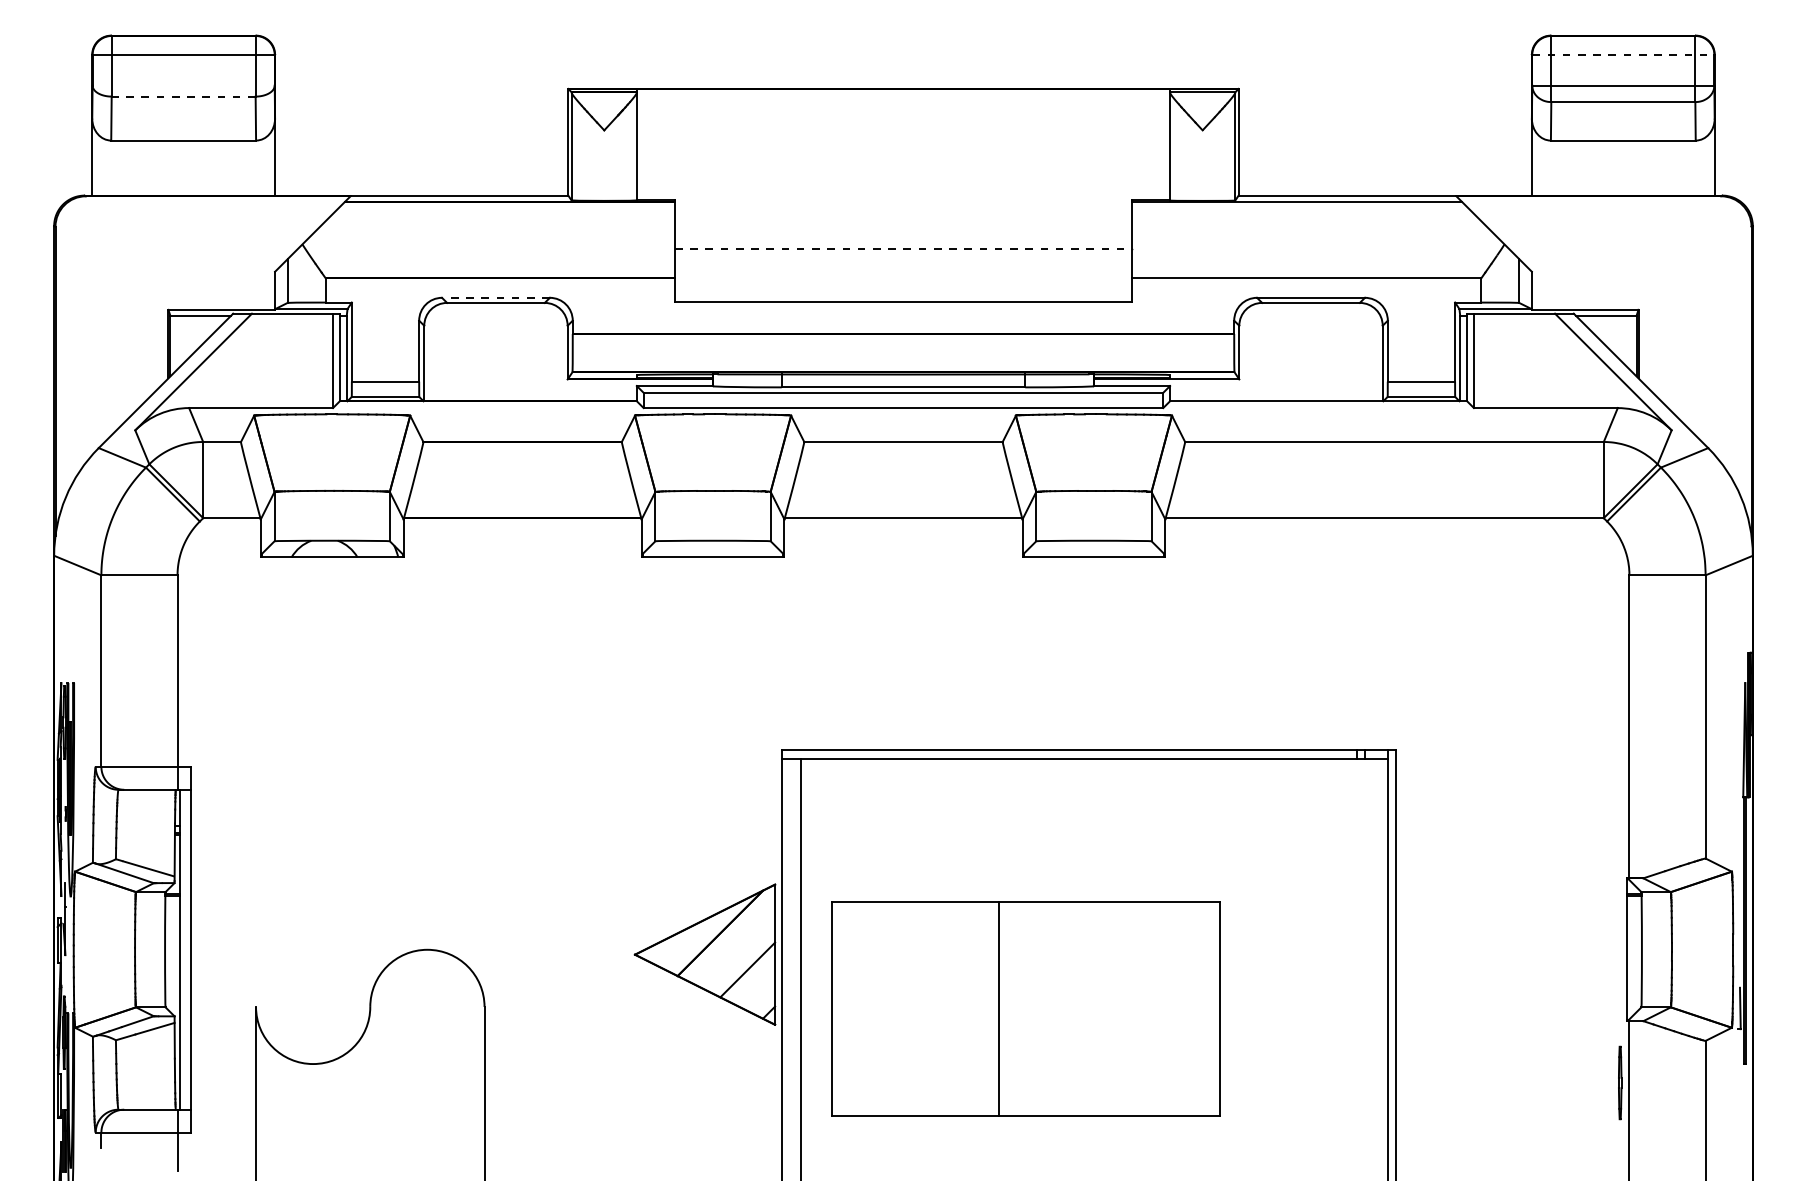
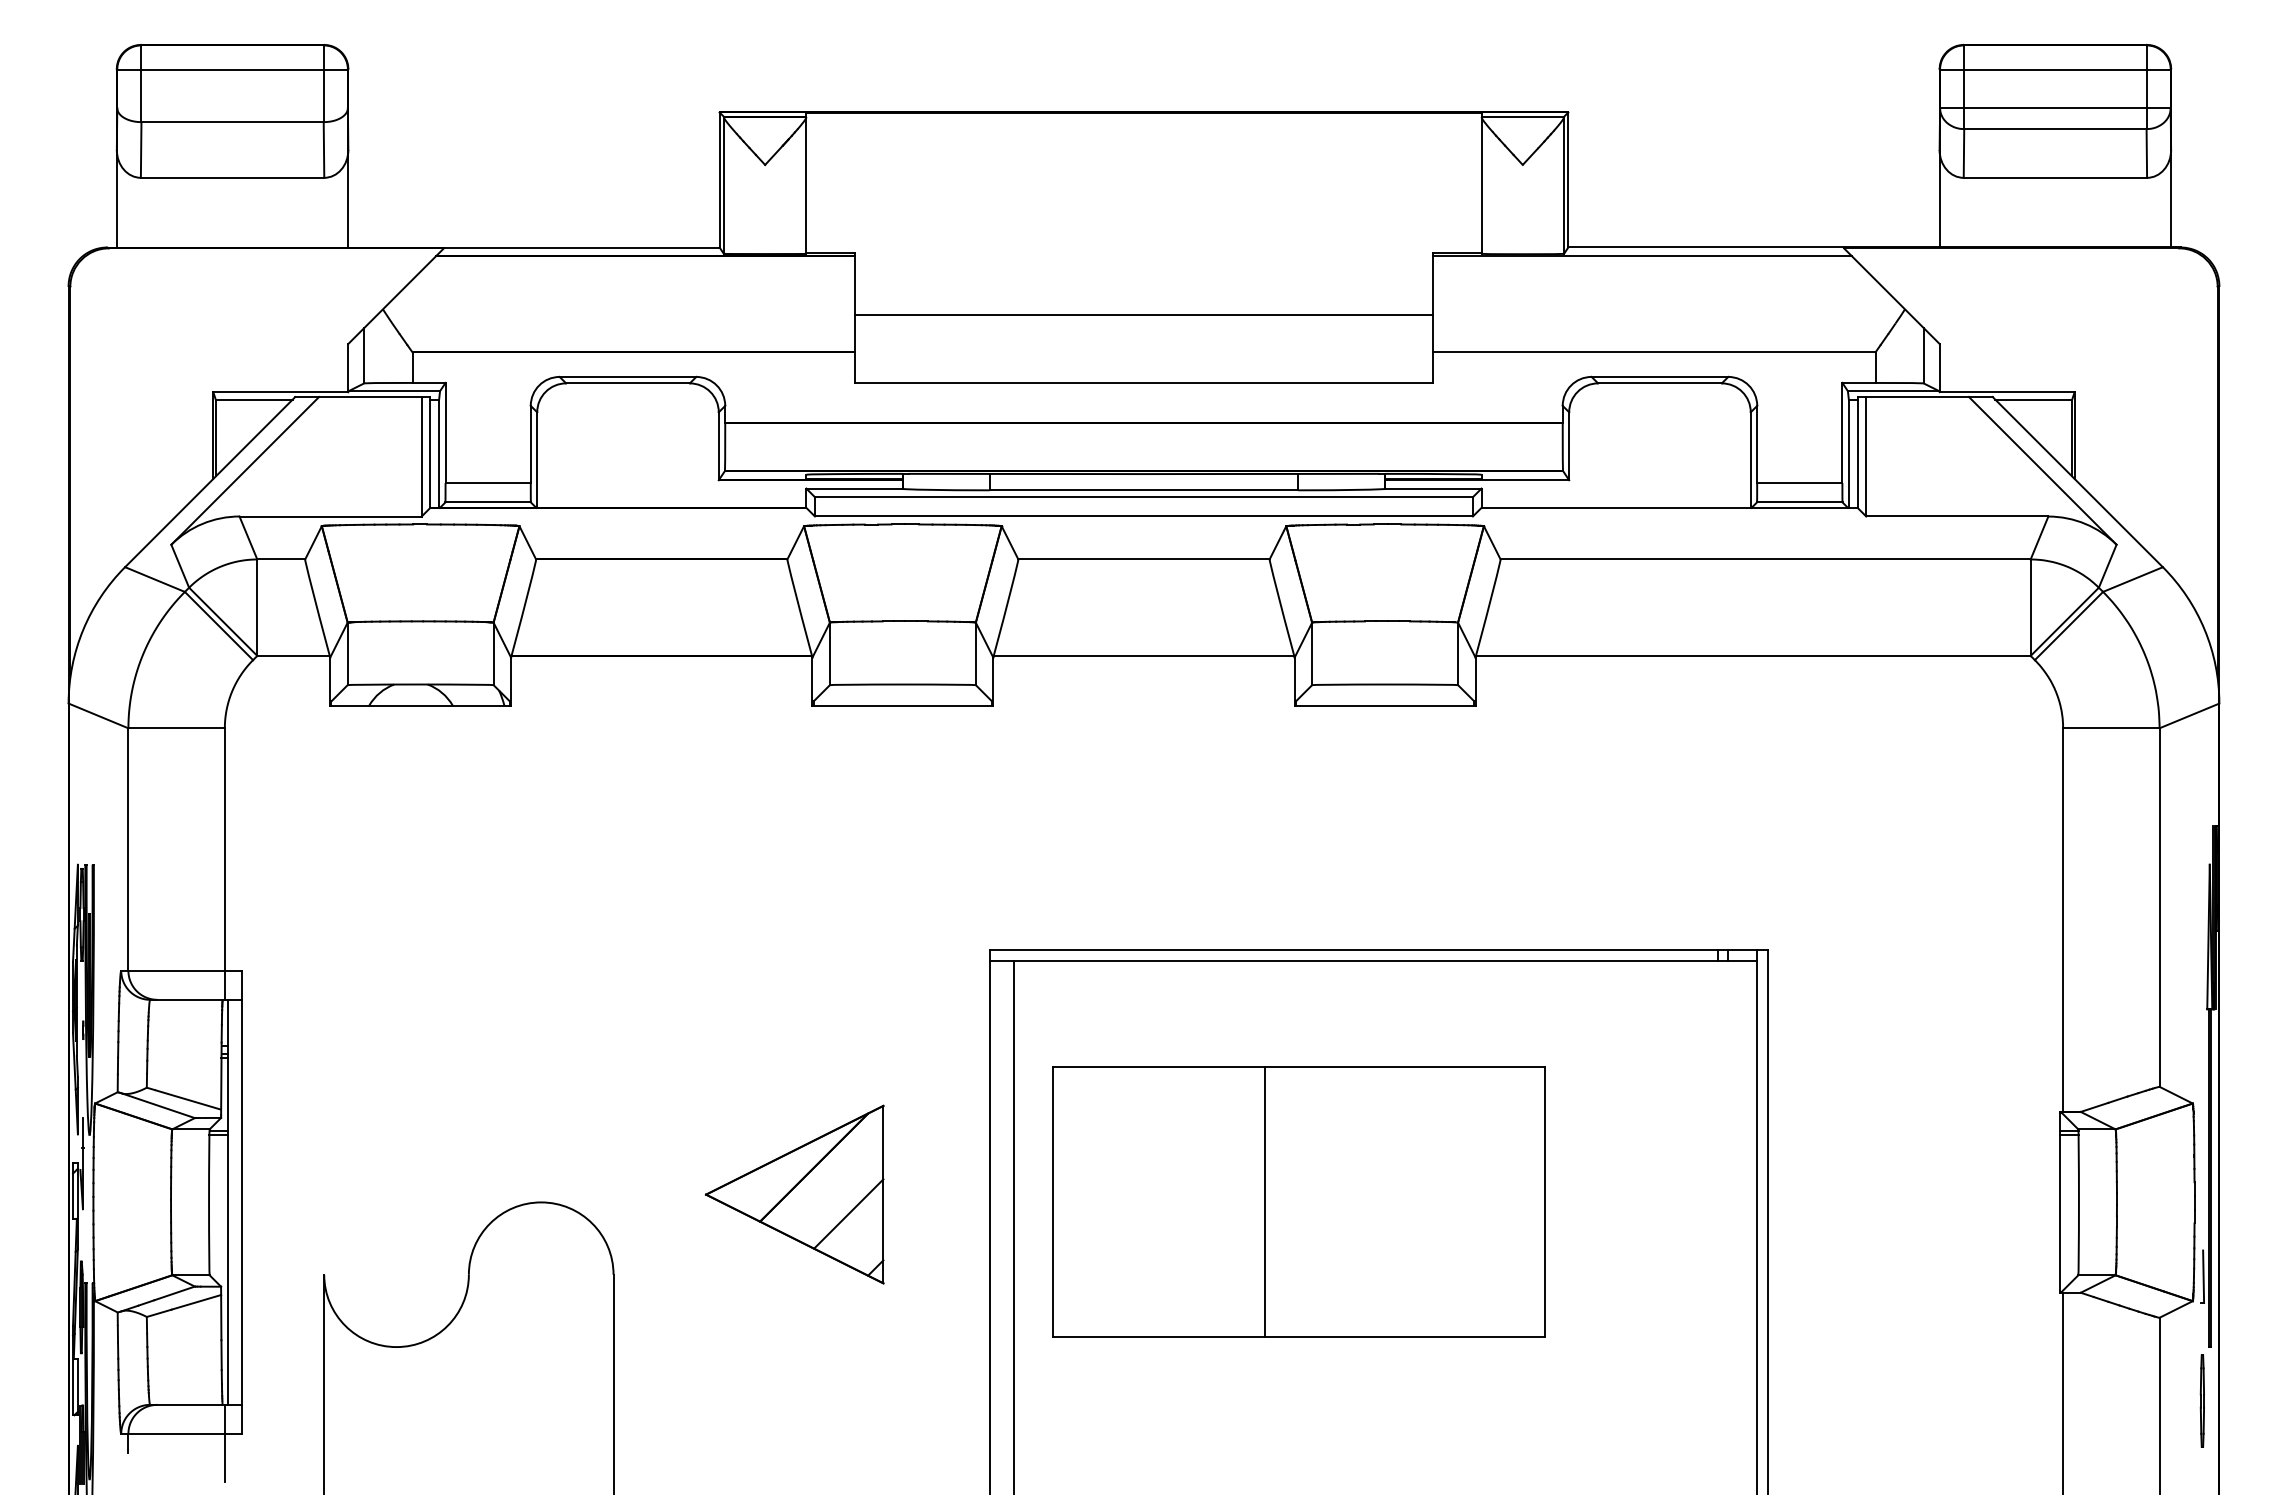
line: (1623, 55) -> (2055, 69), dashed -> solid
line: (183, 96) -> (232, 122), dashed -> solid
line: (903, 249) -> (1144, 315), dashed -> solid
line: (495, 297) -> (627, 376), dashed -> solid
part: (704, 954) -> (794, 1194), moved
part: (1025, 1008) -> (1298, 1201), moved
part: (1619, 1082) -> (2201, 1400), moved

